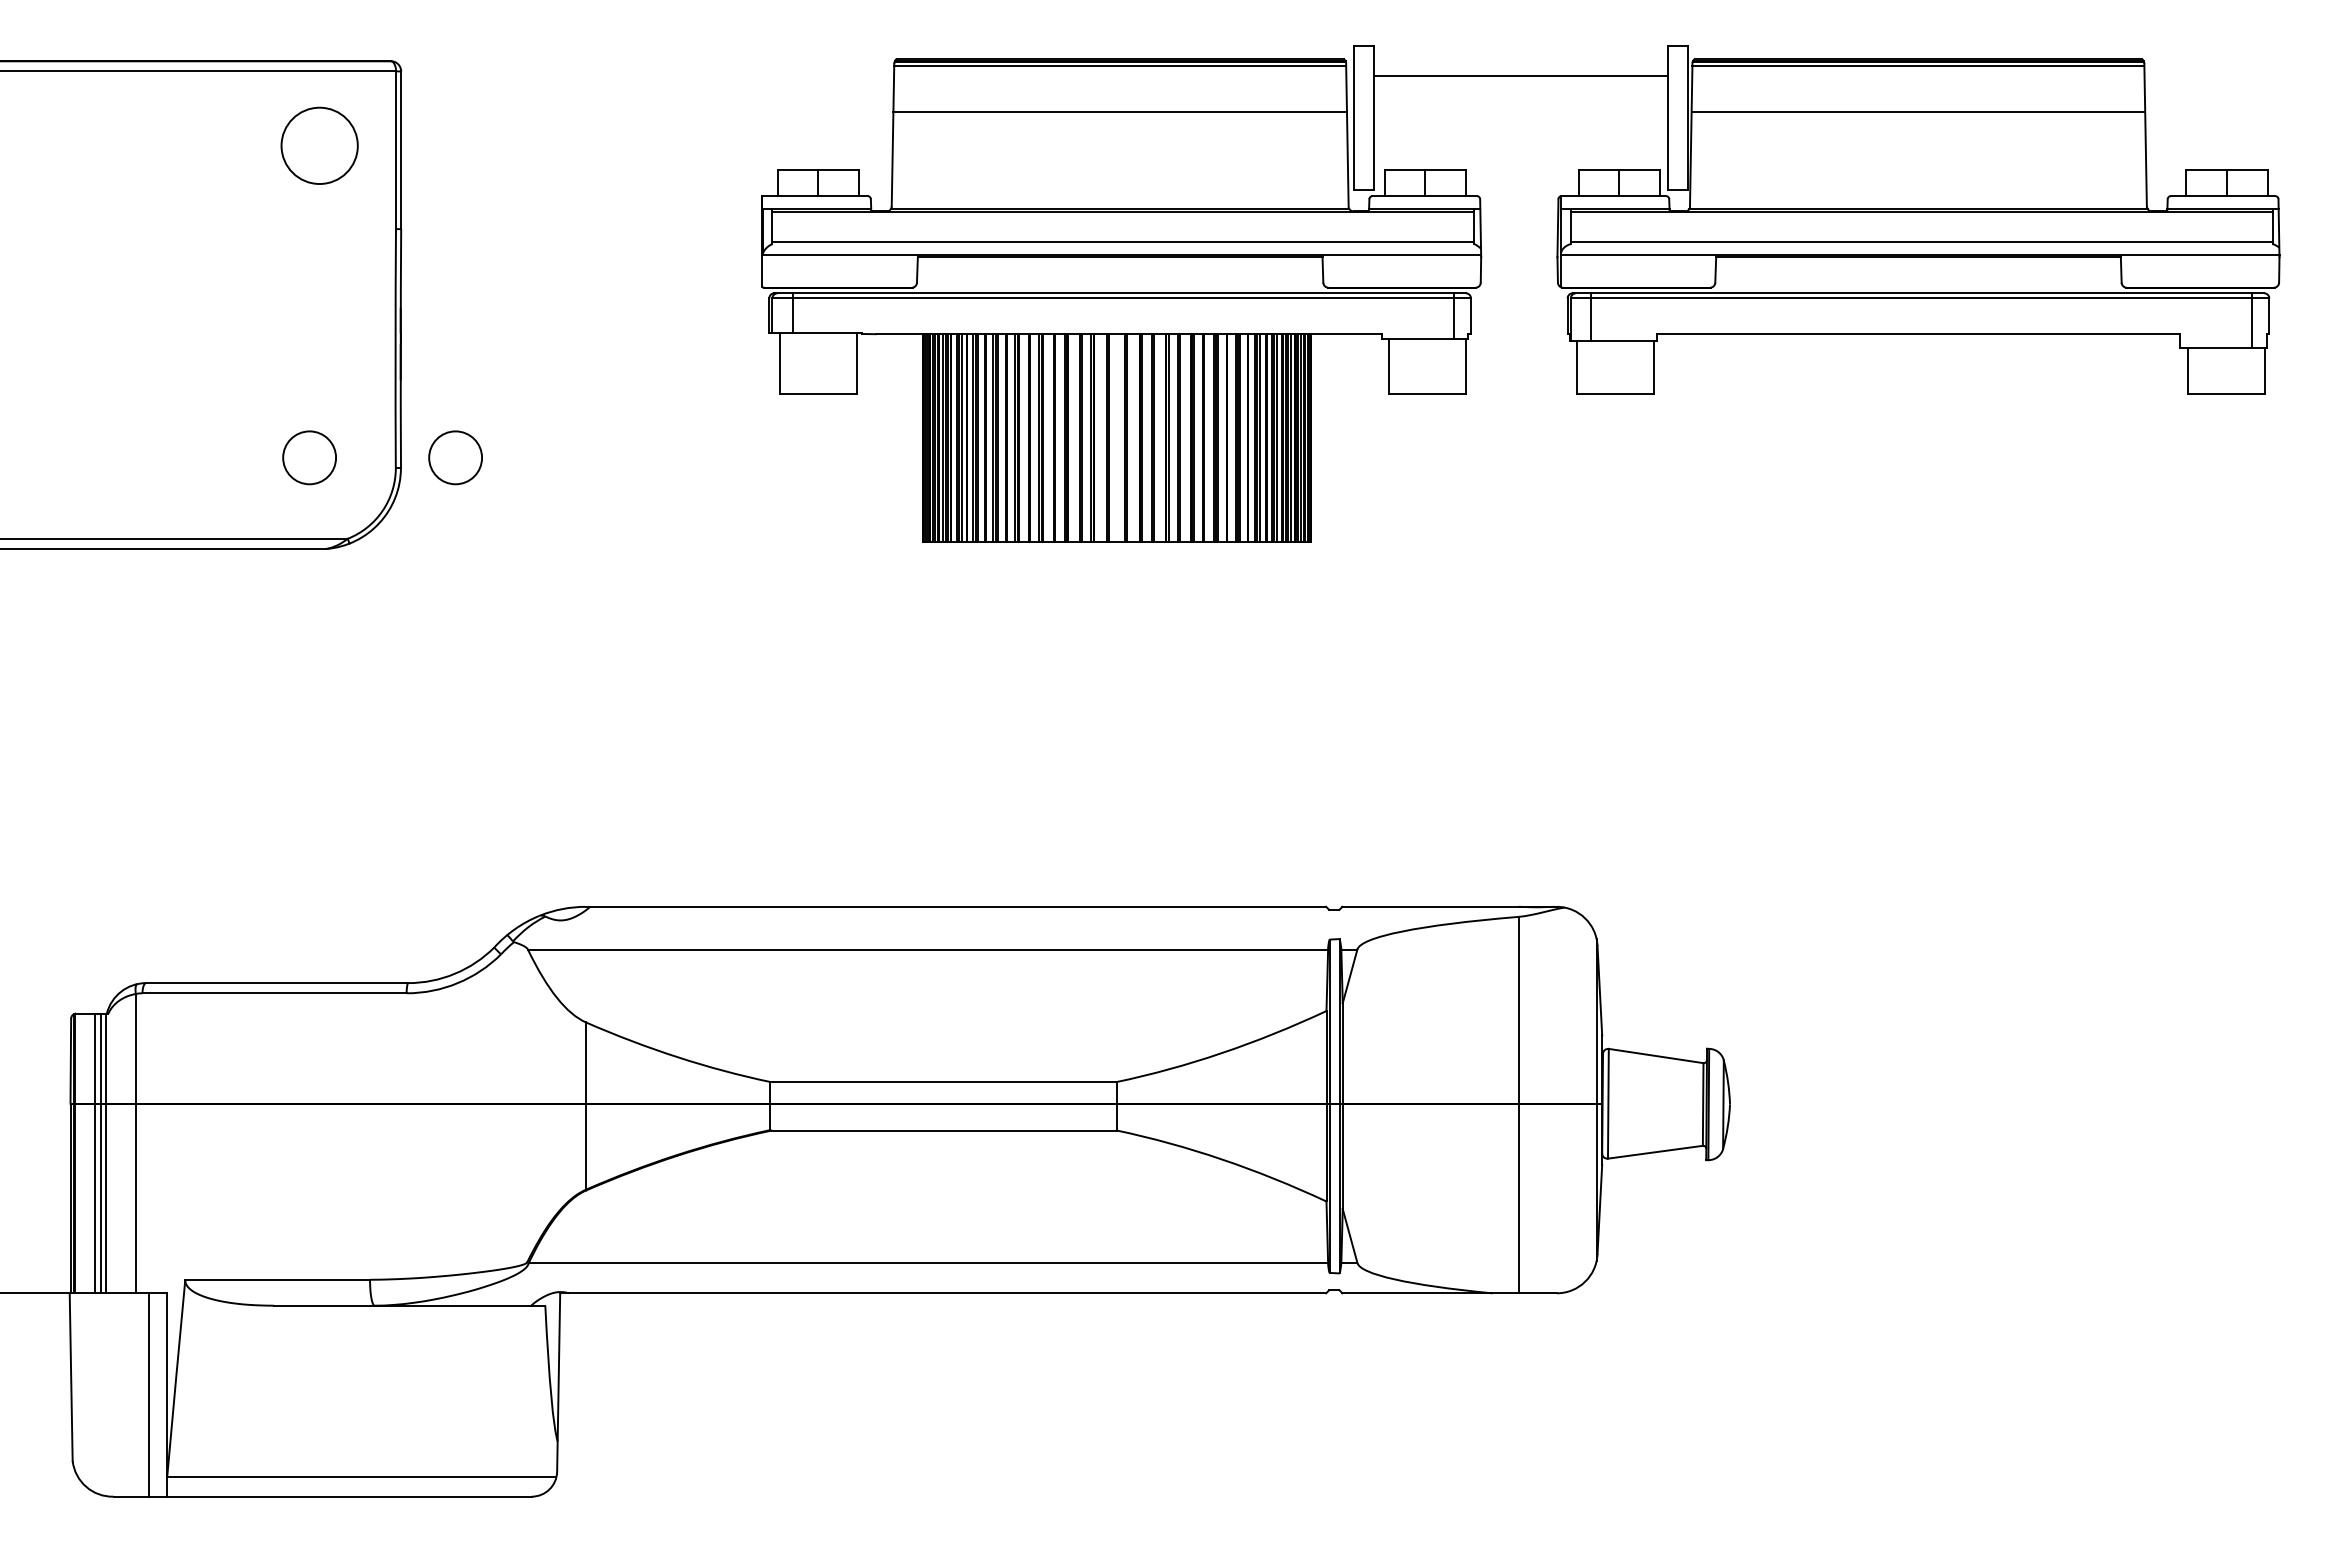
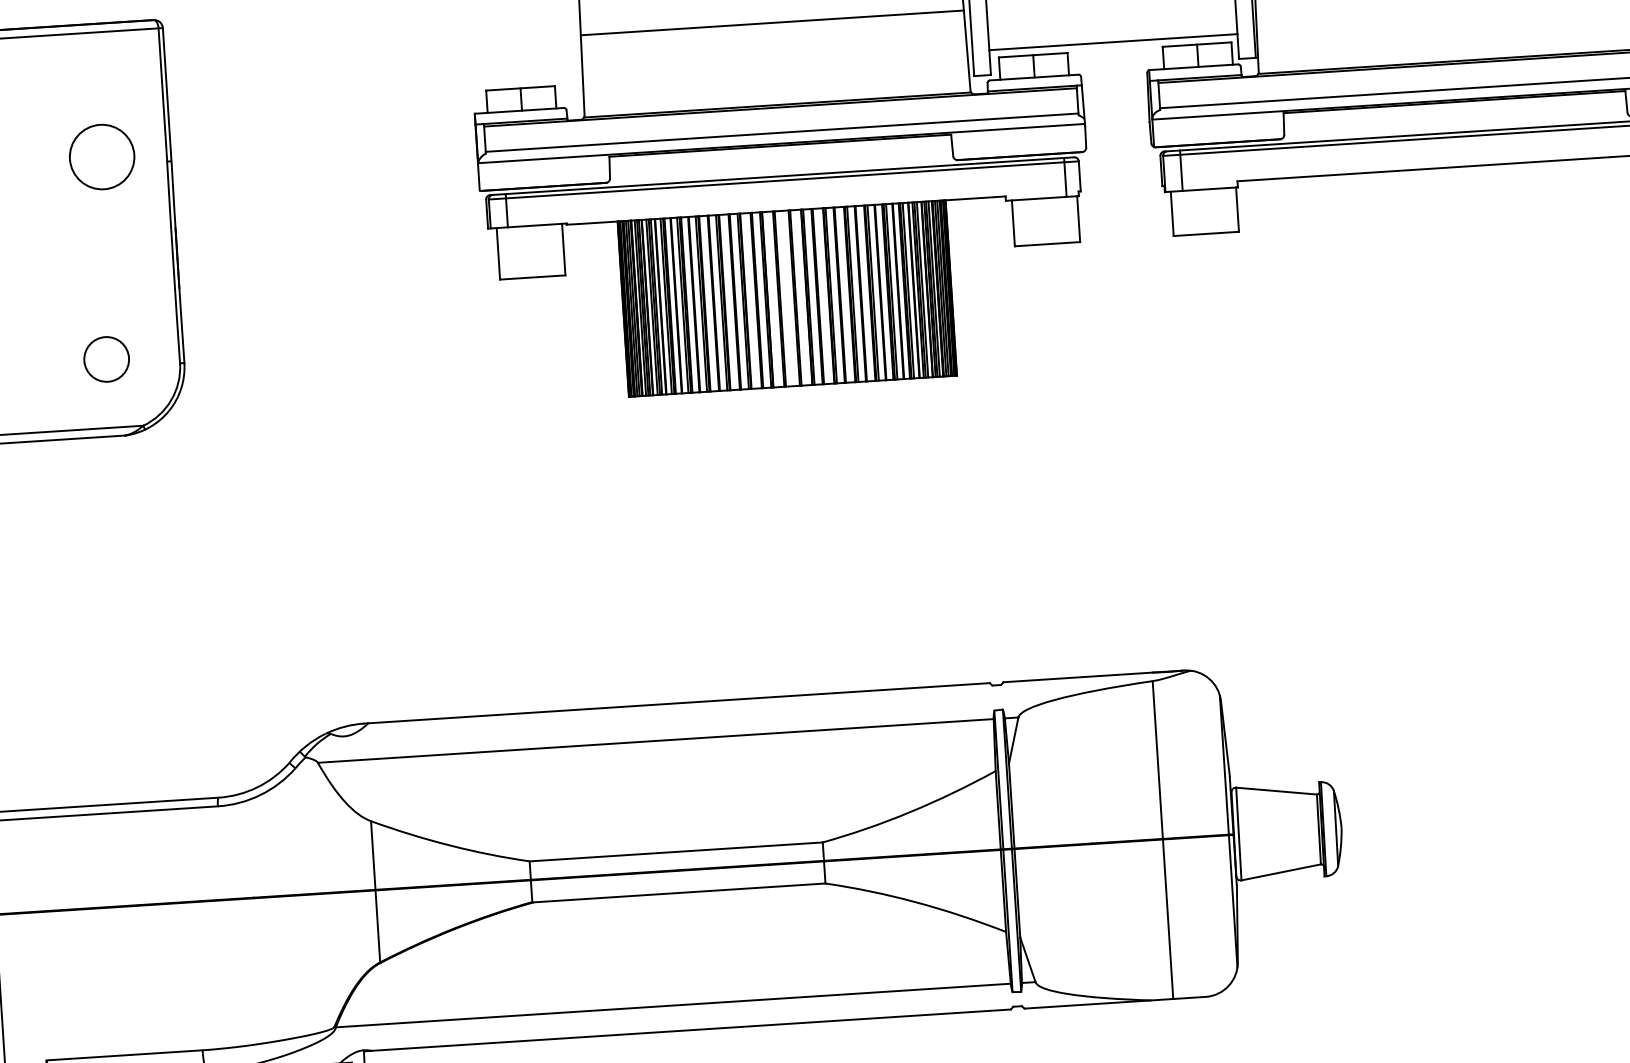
circle: (319, 145) -> (101, 156), moved
line: (1520, 160) -> (1113, 42), added
circle: (455, 457) -> (229, 351), removed

